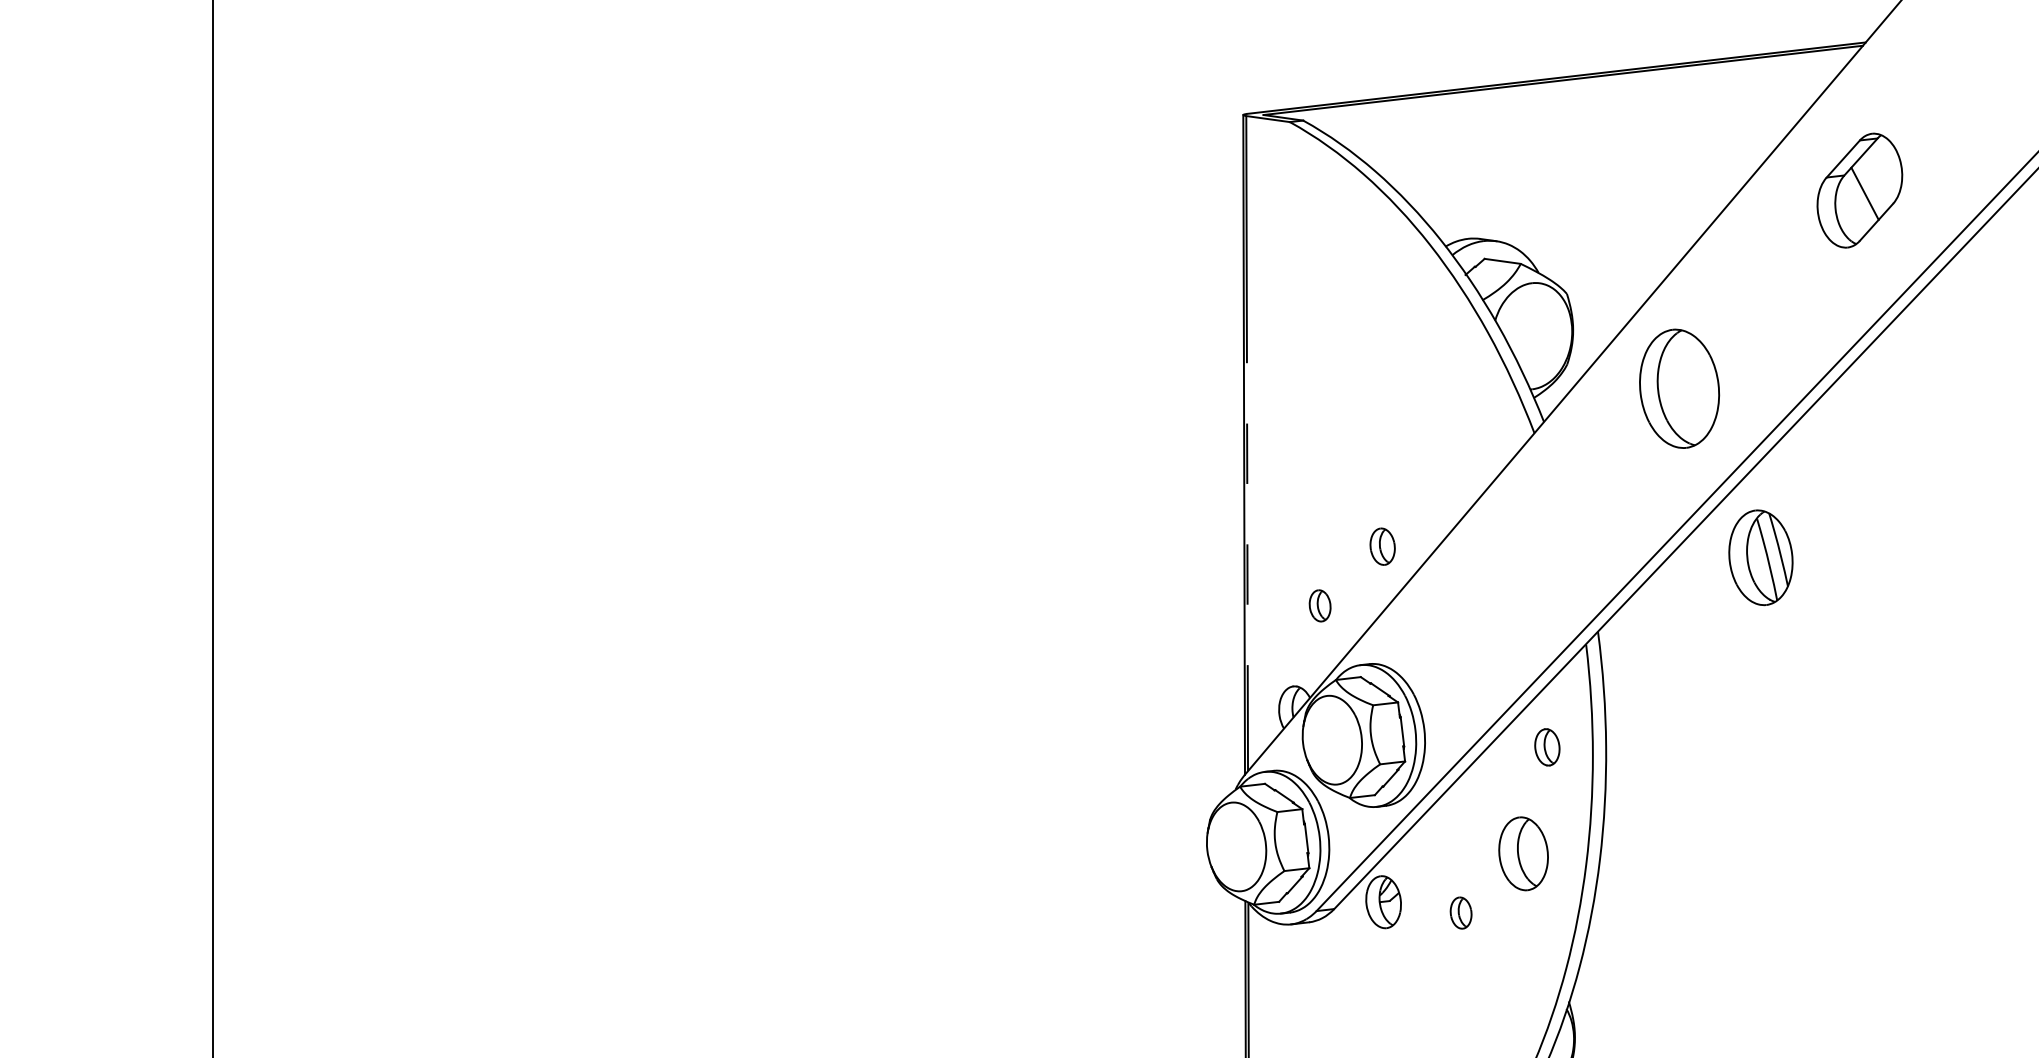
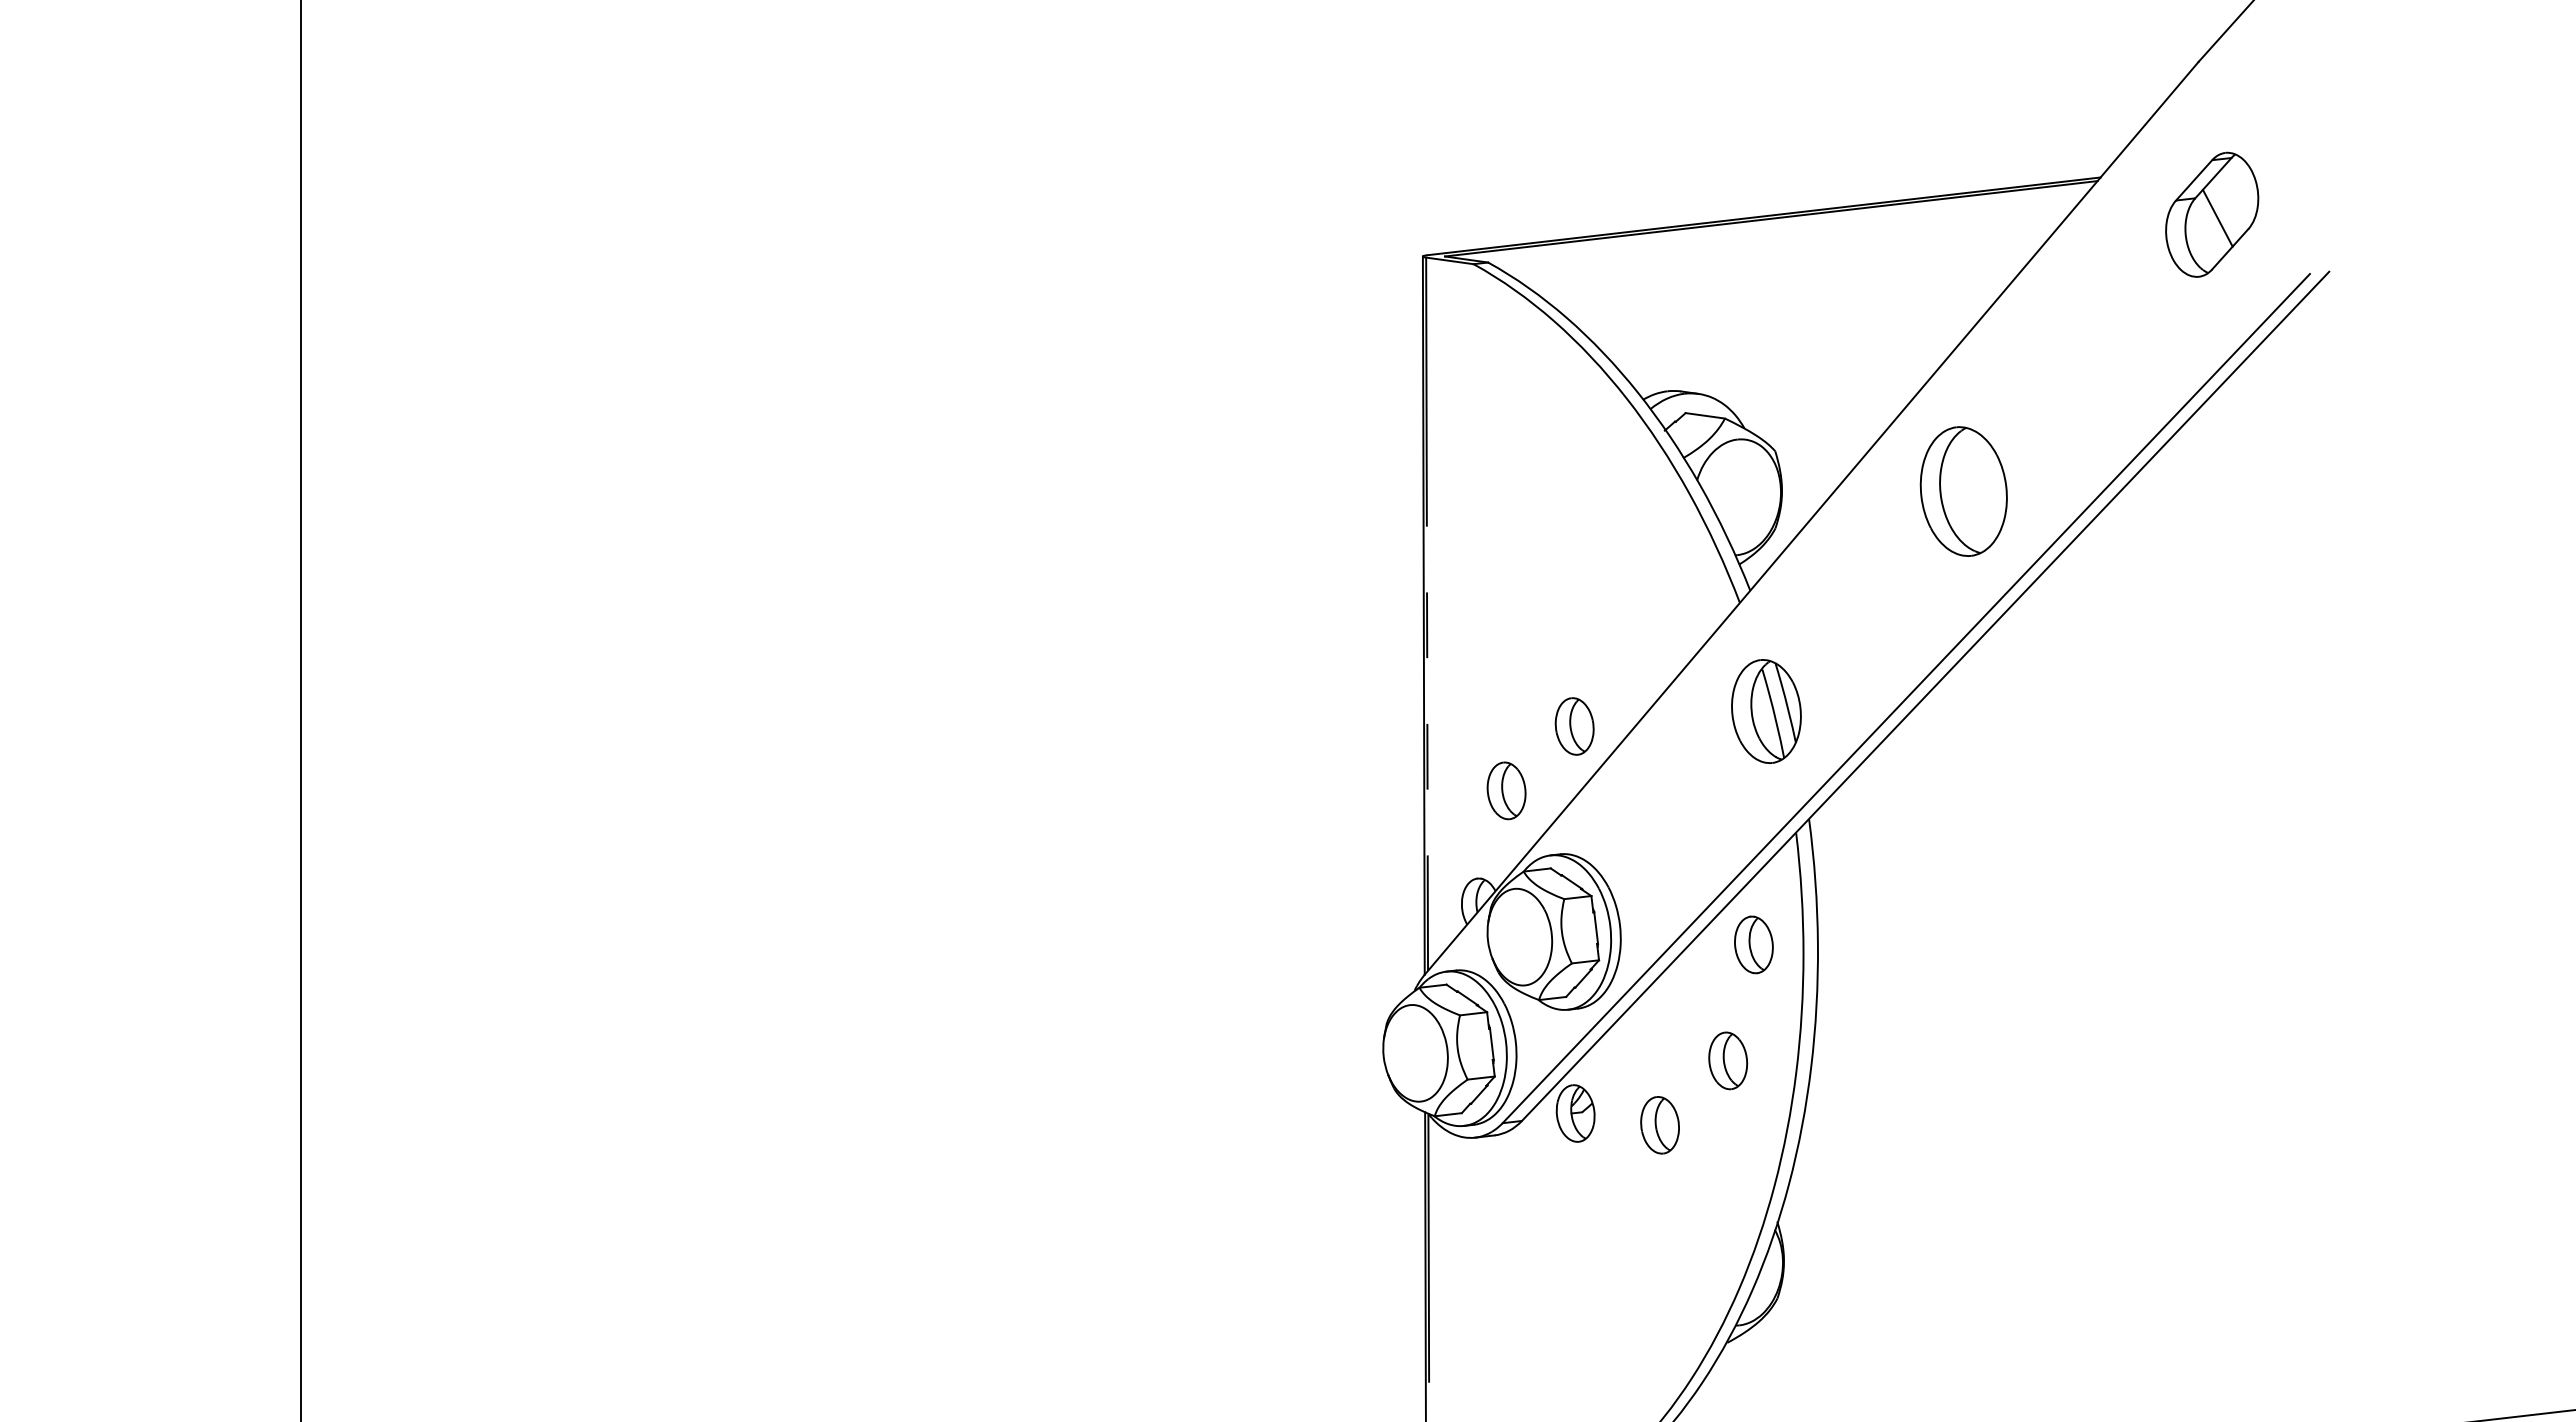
part: (1860, 190) -> (2212, 214), moved
part: (1679, 388) -> (1963, 491), moved
part: (1382, 546) -> (1574, 726), size x1.43
part: (1760, 557) -> (1766, 711), moved
part: (1320, 605) -> (1506, 790), size x1.67
part: (1546, 746) -> (1753, 944), size x1.43
part: (1524, 853) -> (1728, 1060), size x0.71
part: (1460, 913) -> (1659, 1125), size x1.67

